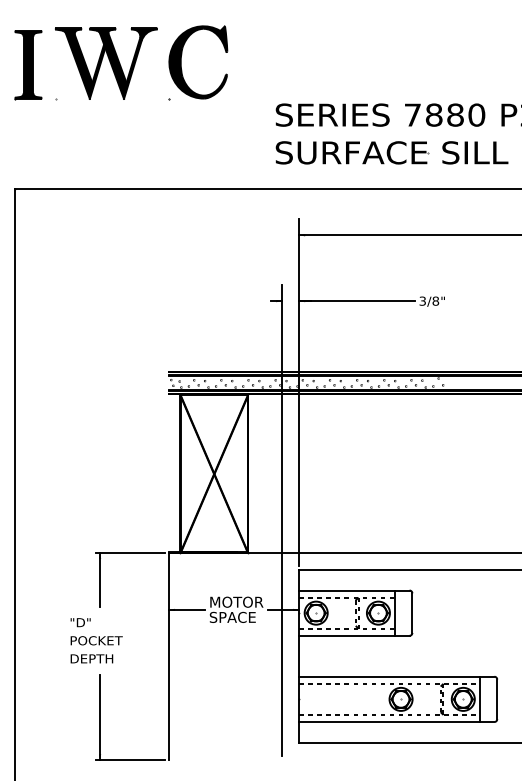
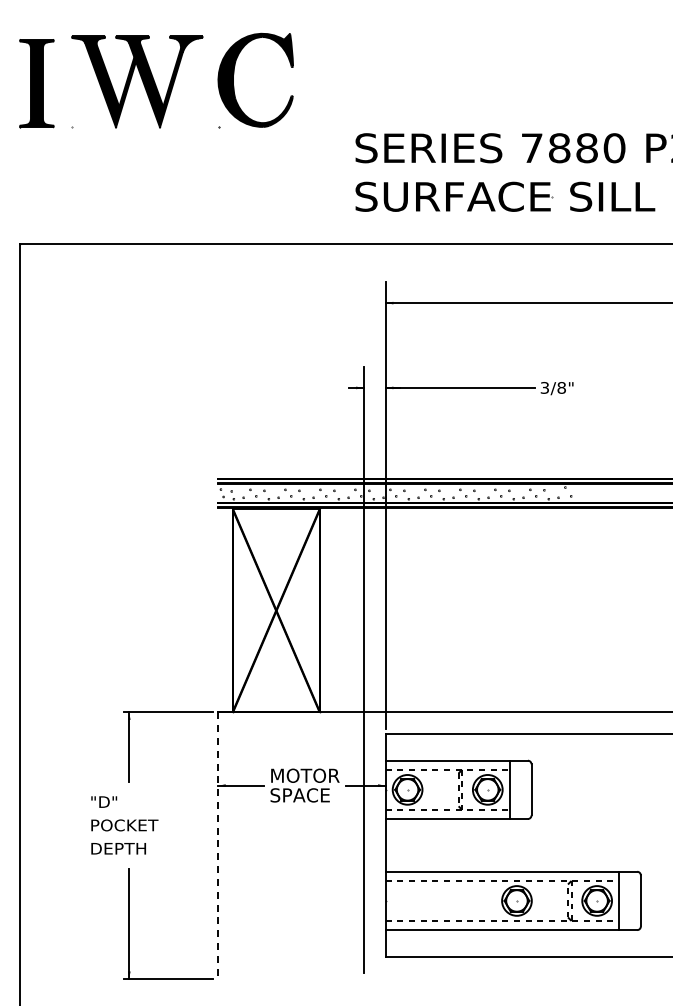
line: (169, 656) -> (218, 845), solid -> dashed

